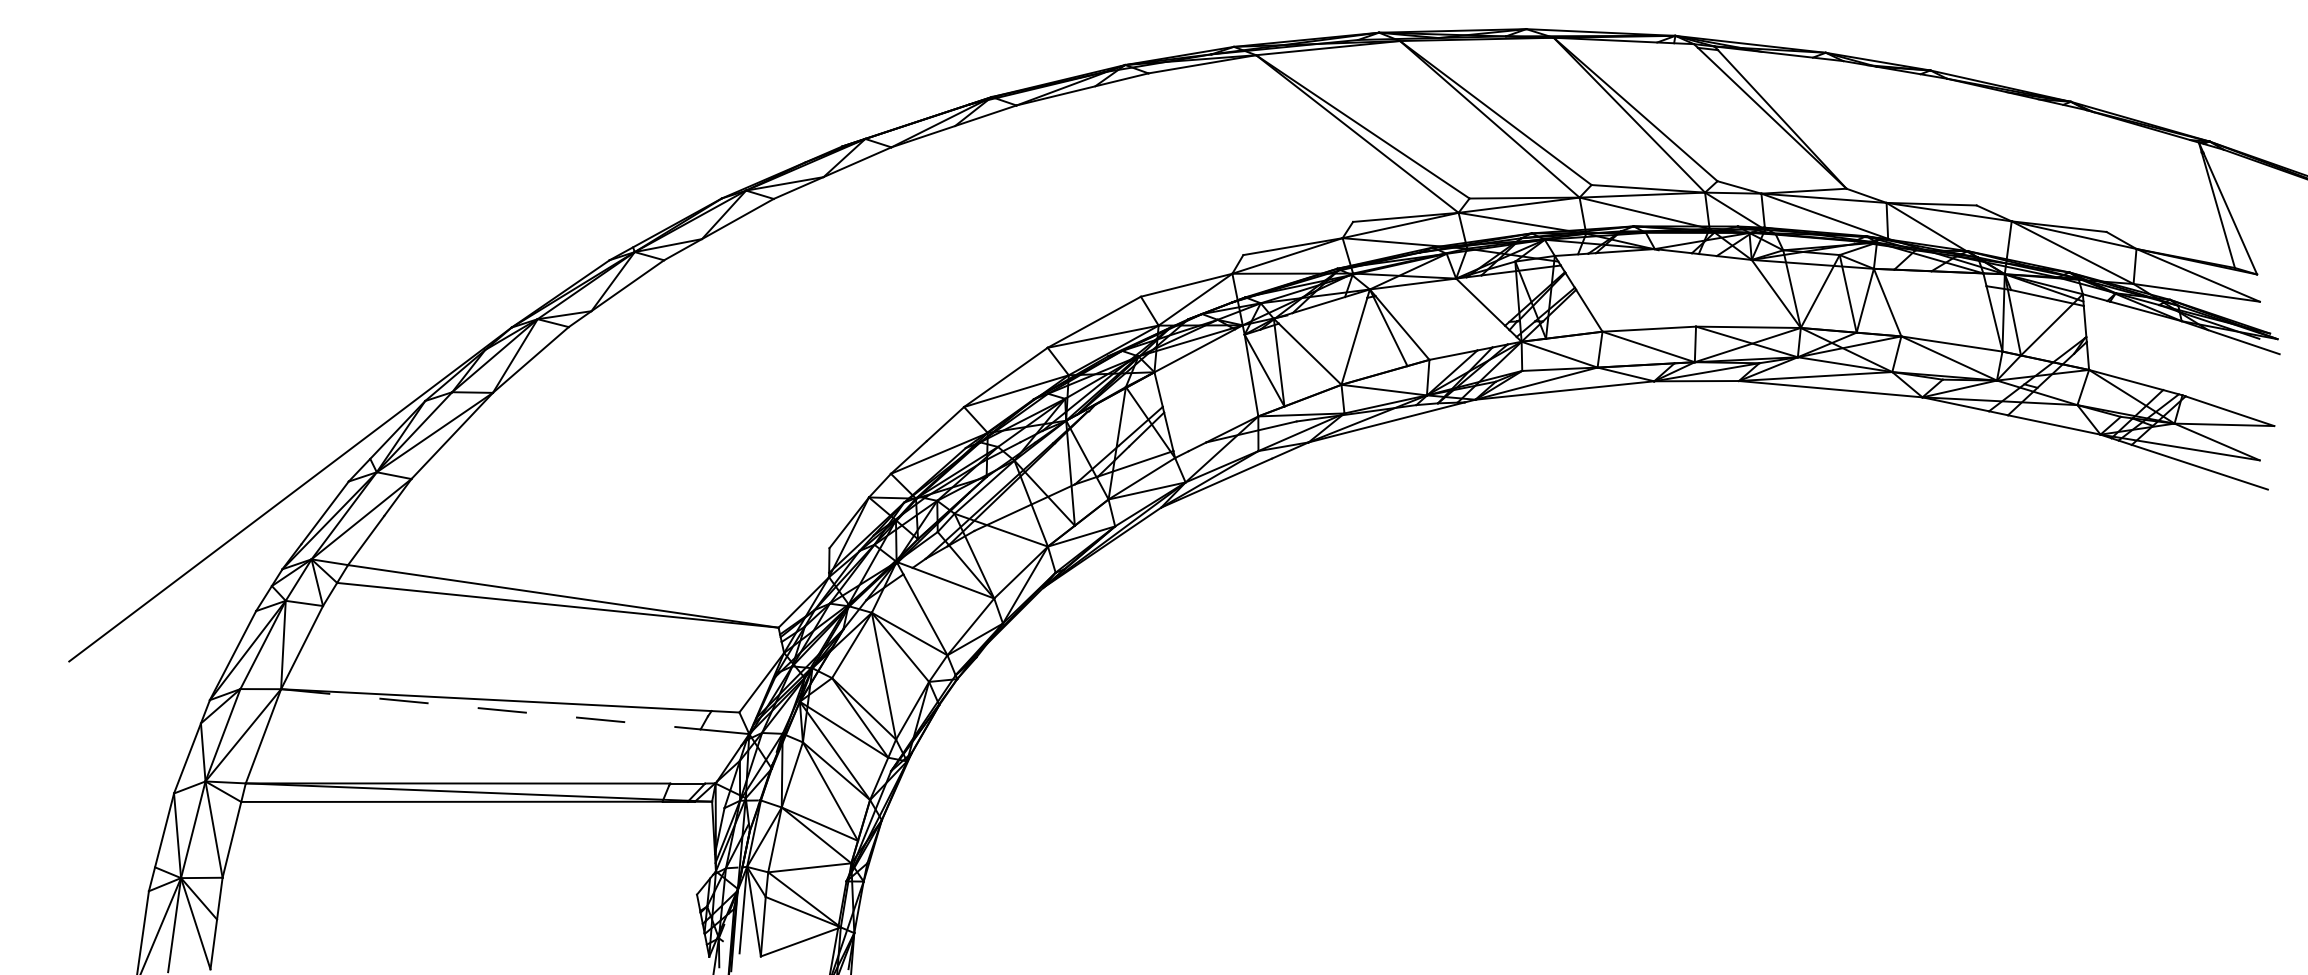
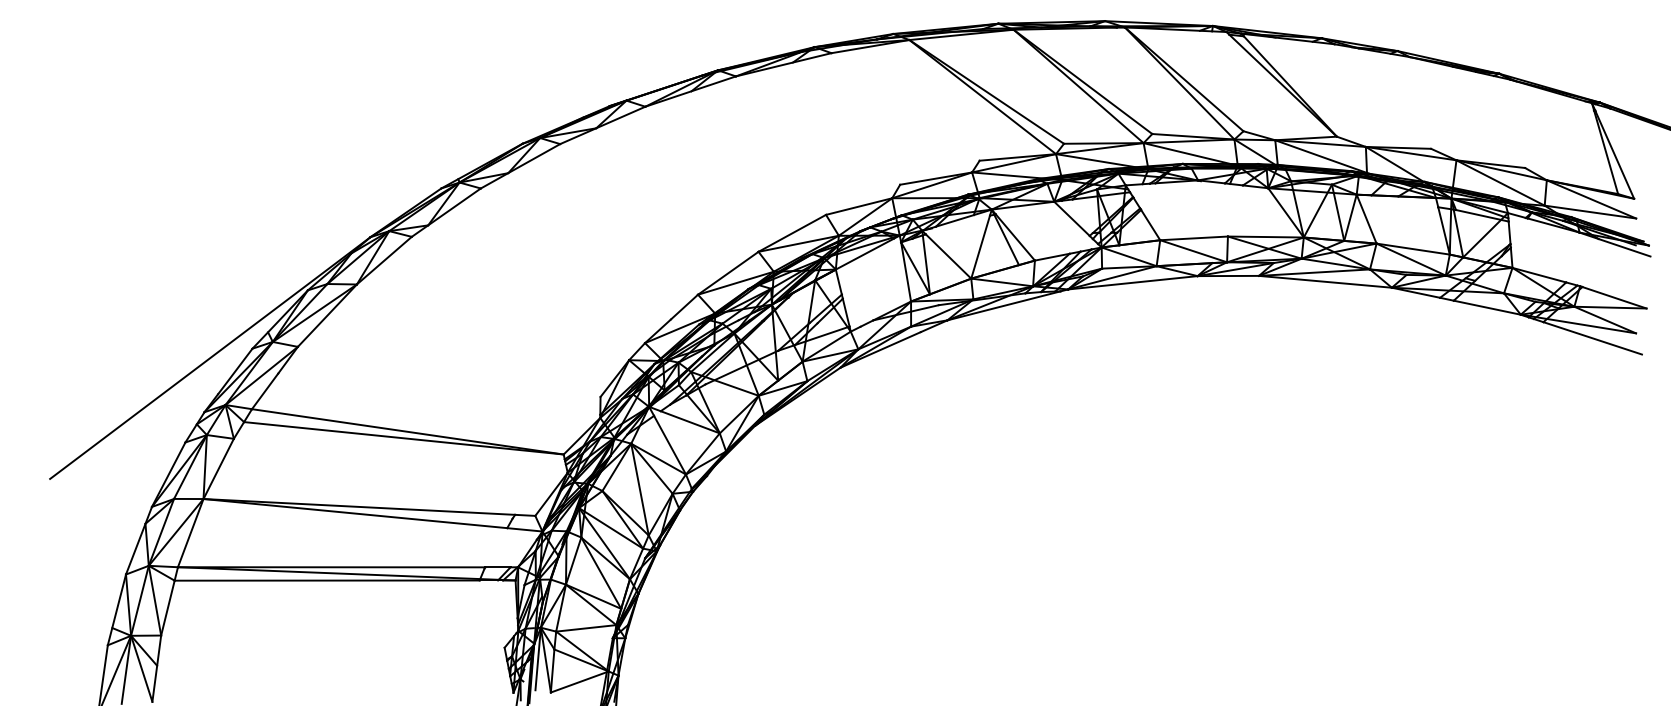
line: (490, 709) -> (355, 513), dashed -> solid

